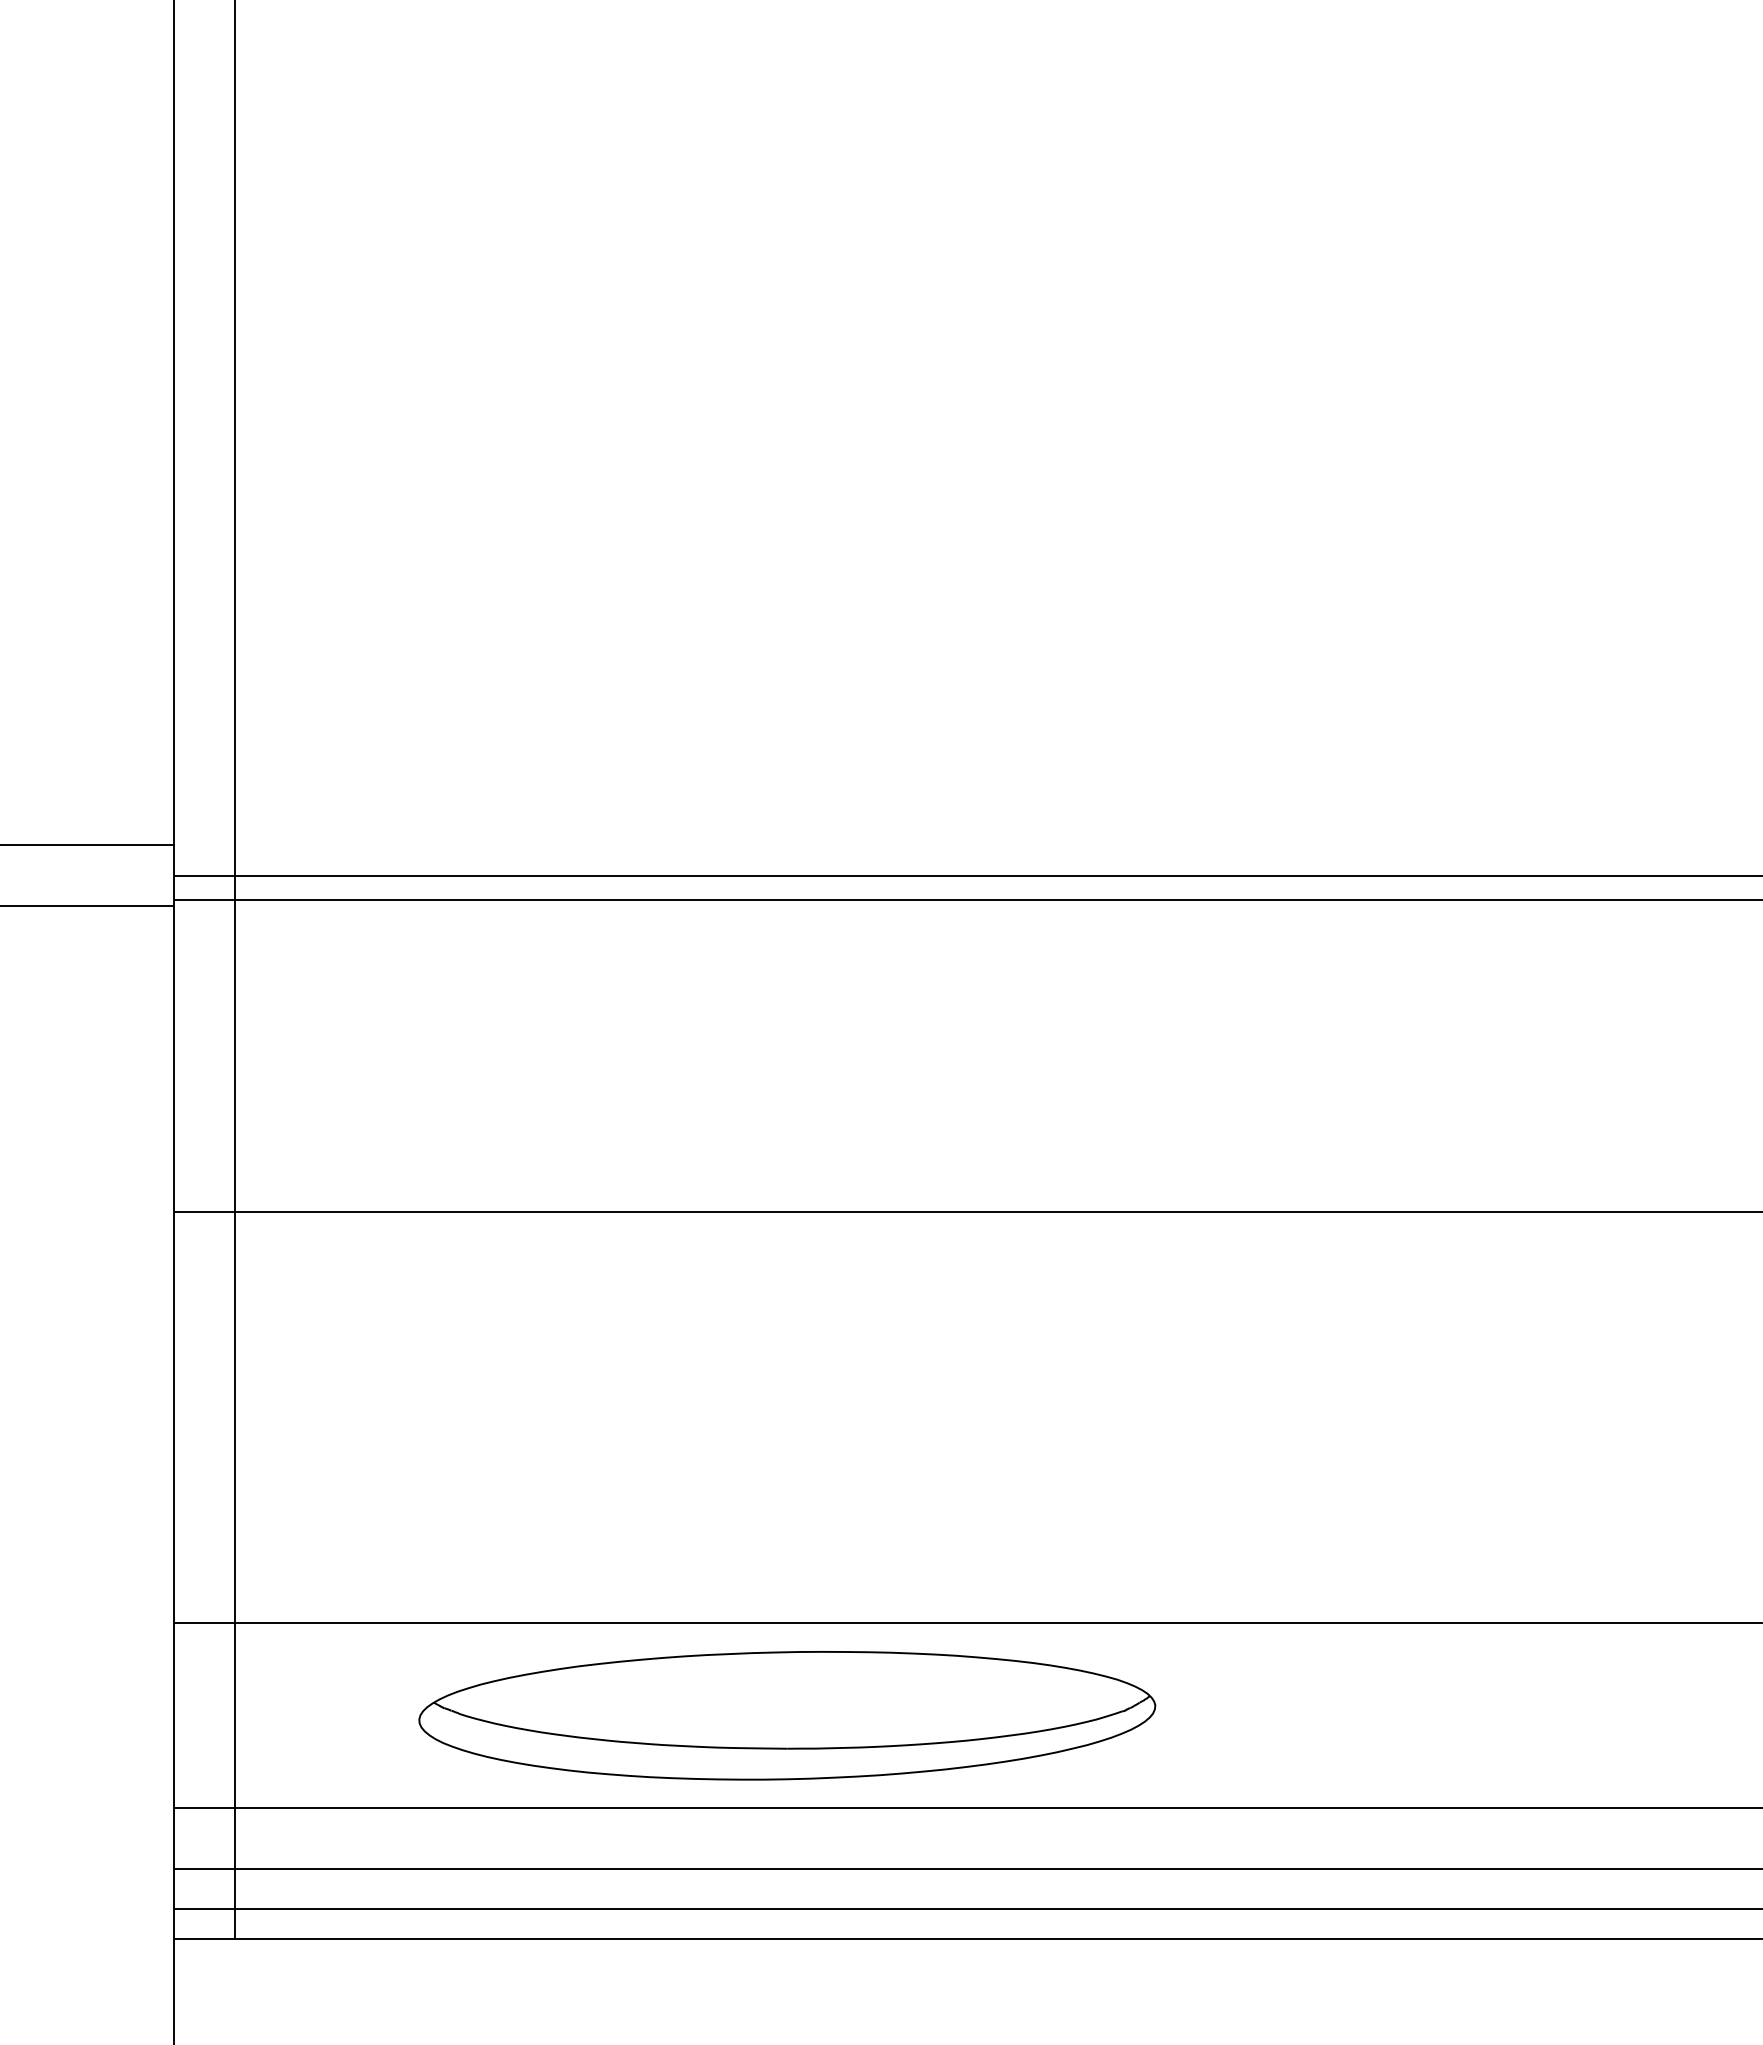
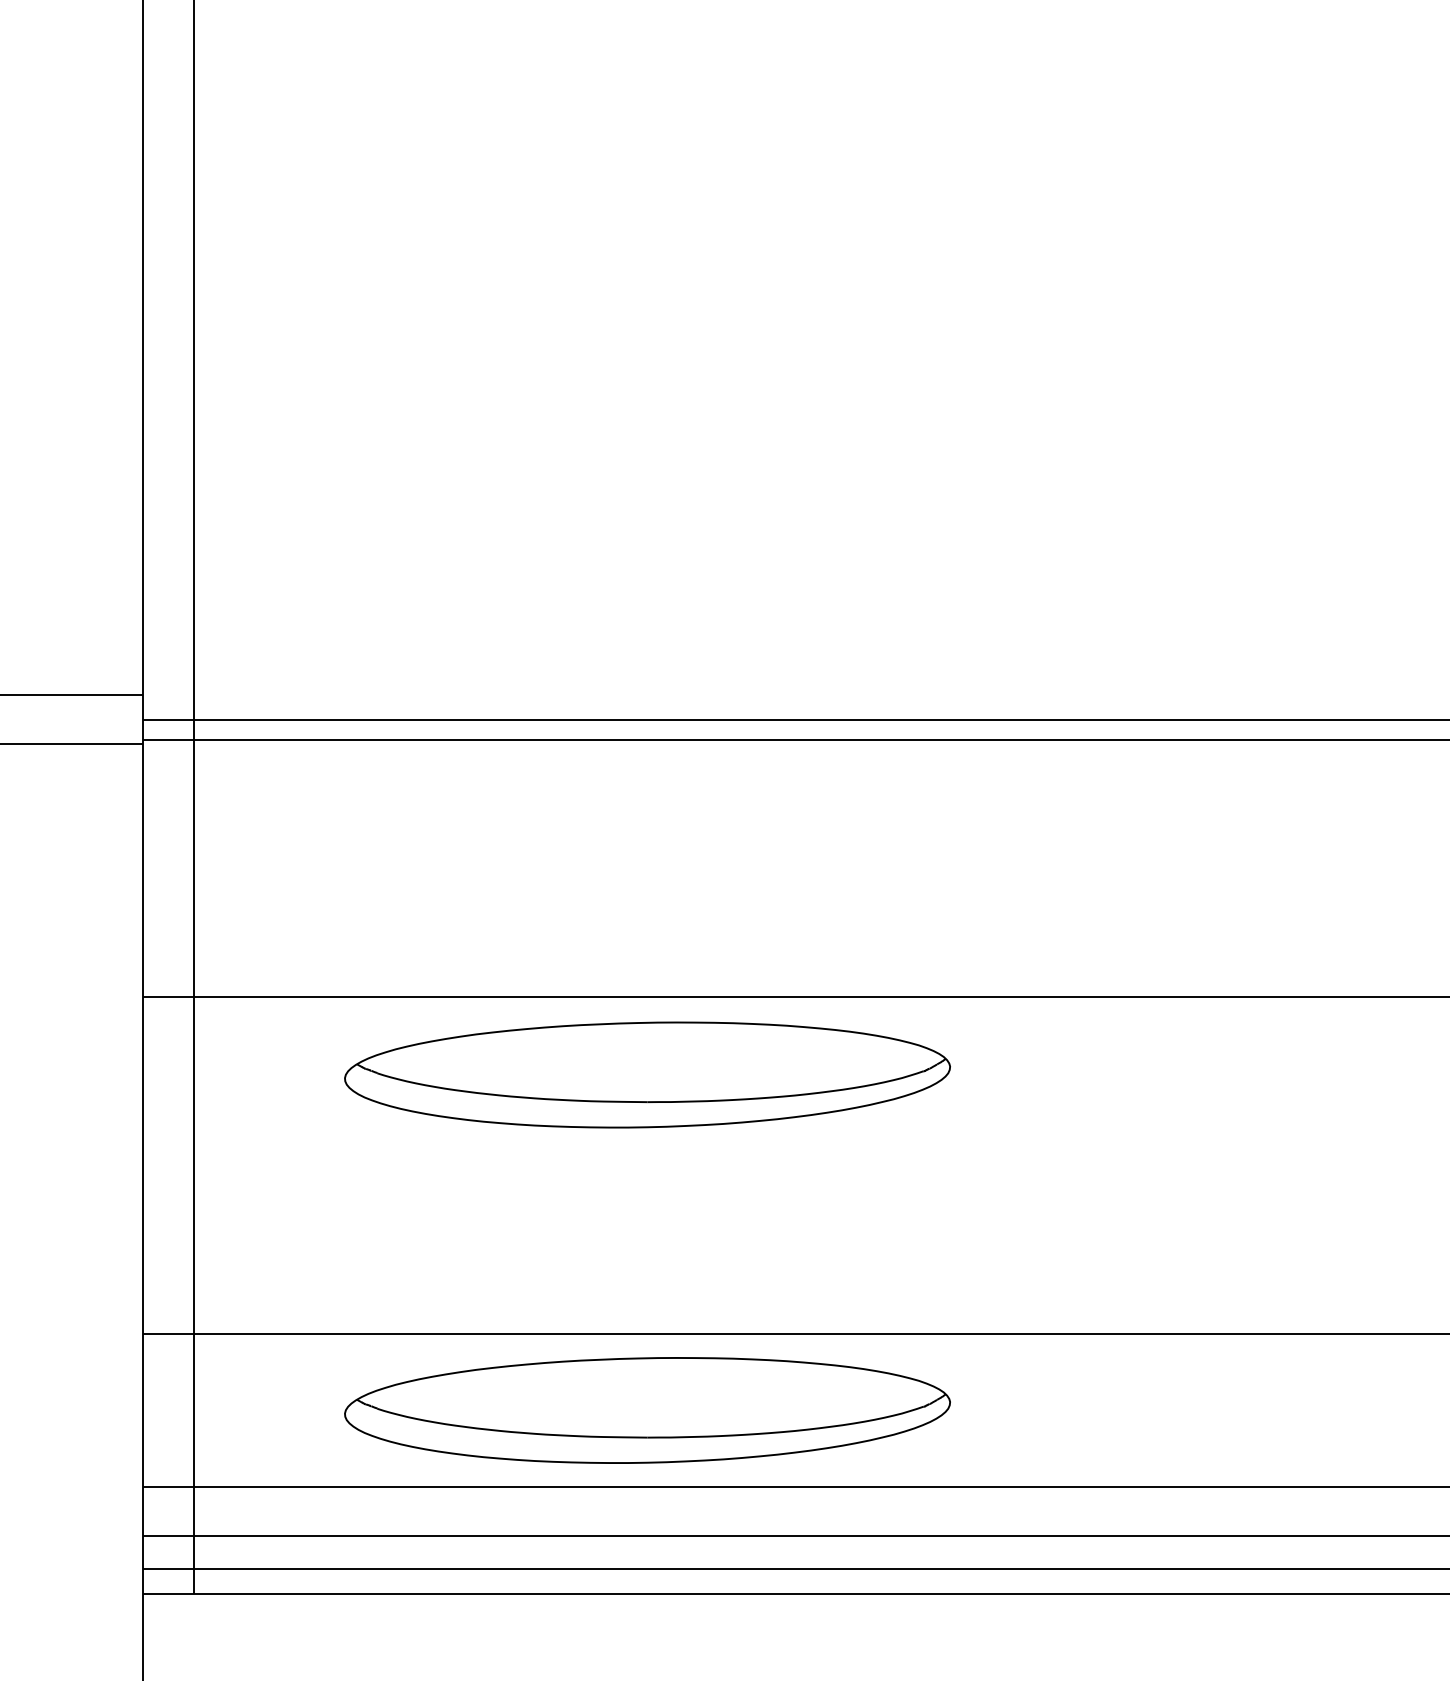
part: (787, 1307) -> (647, 1074), added

